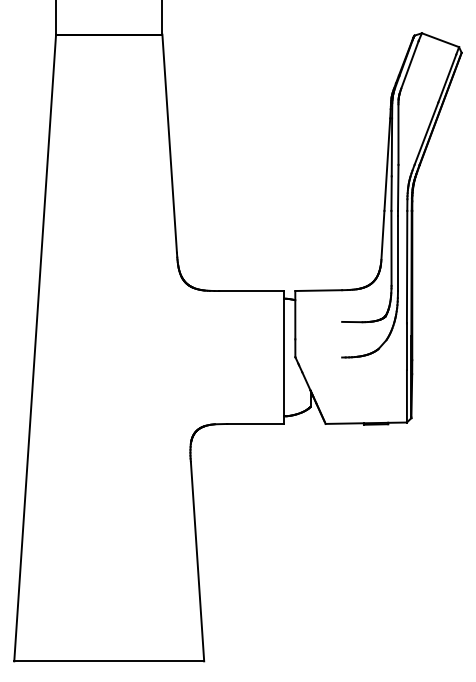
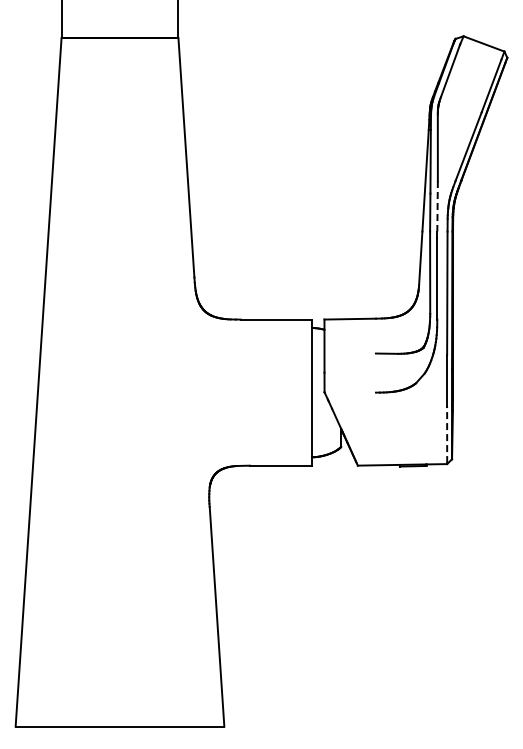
line: (398, 188) -> (437, 206), solid -> dashed
line: (407, 395) -> (447, 434), solid -> dashed

